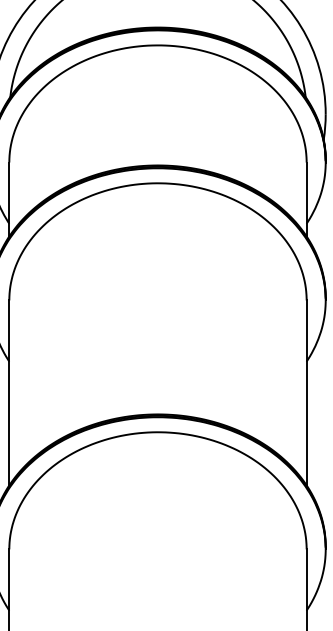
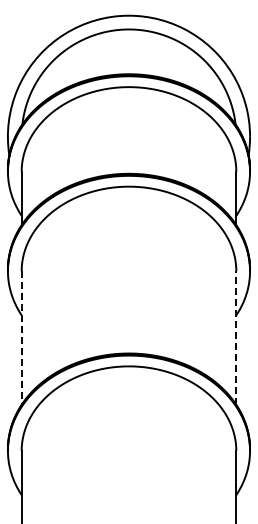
line: (9, 392) -> (21, 337), solid -> dashed
line: (306, 392) -> (236, 337), solid -> dashed

